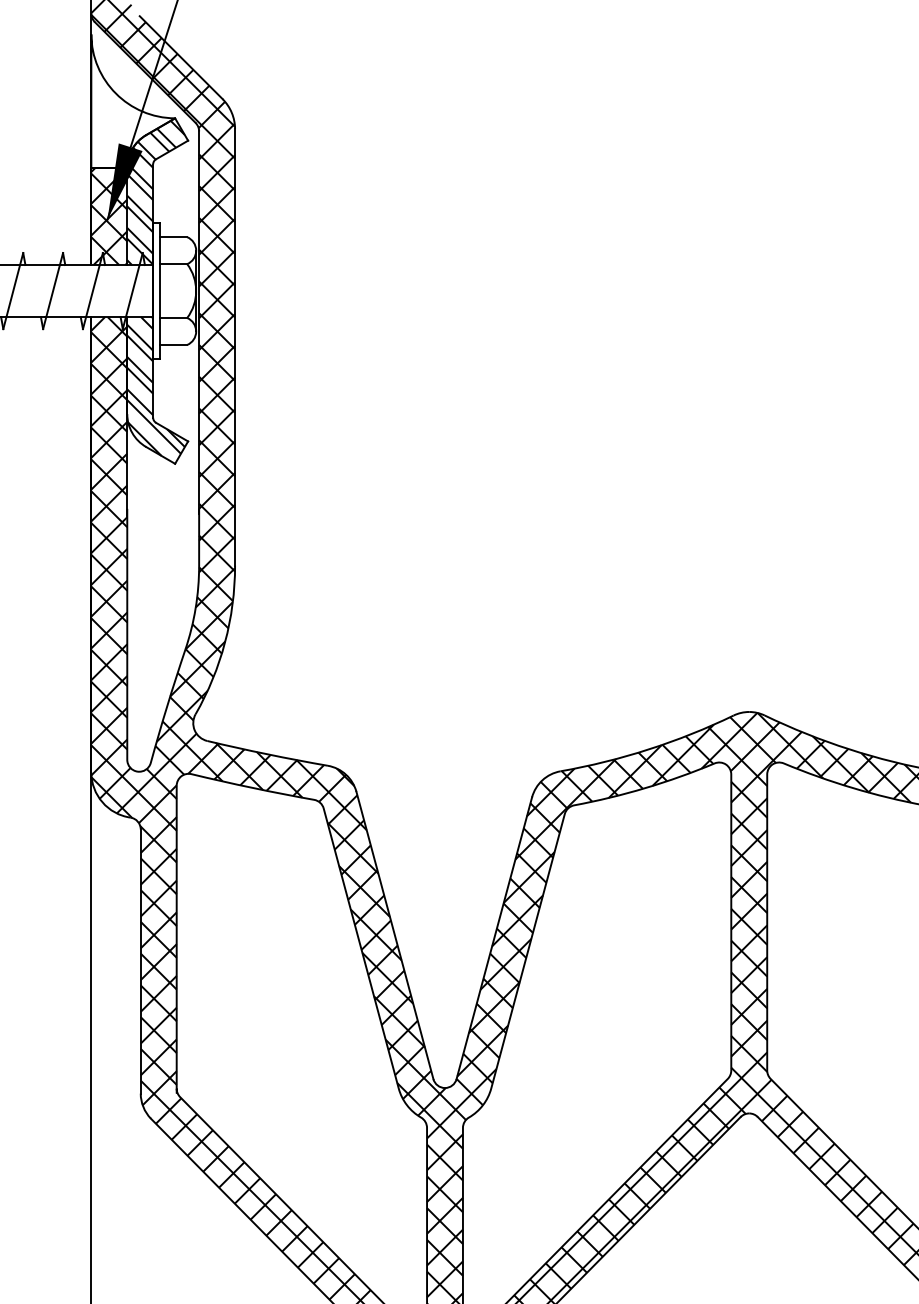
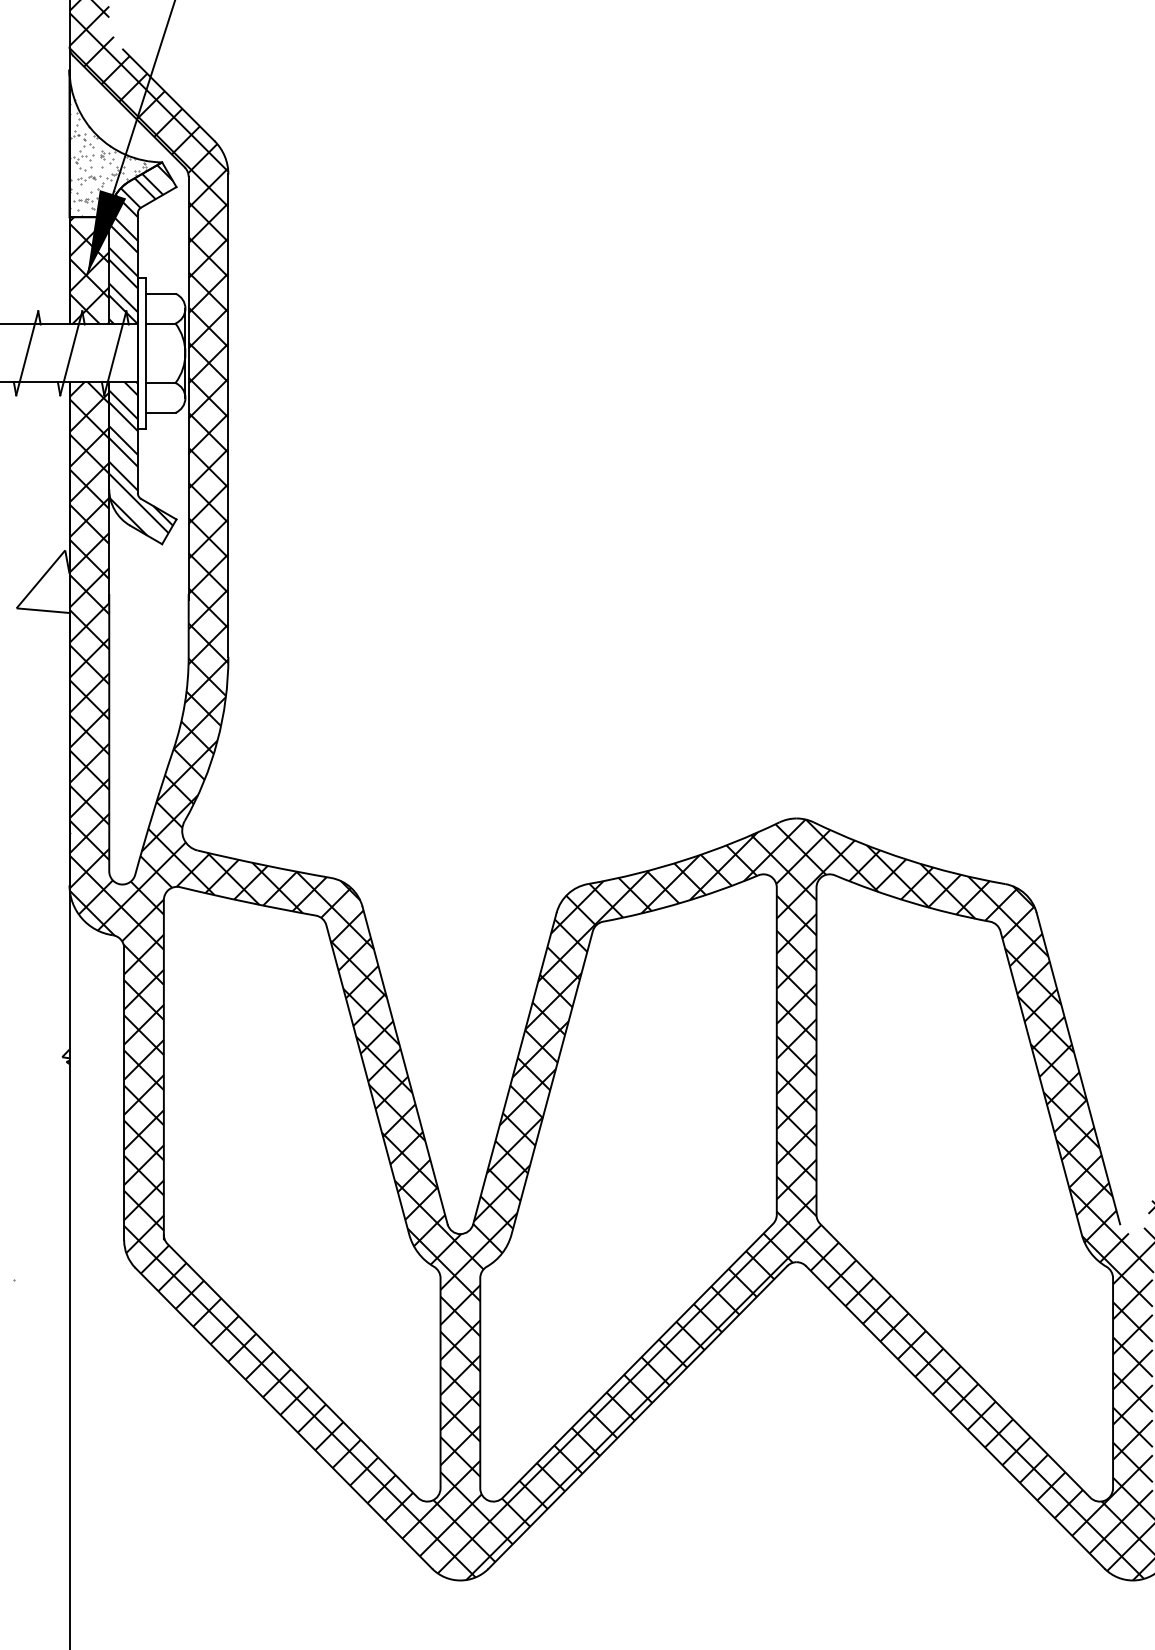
hatch: (125, 113) -> (107, 157), added
hatch: (65, 799) -> (41, 915), added

